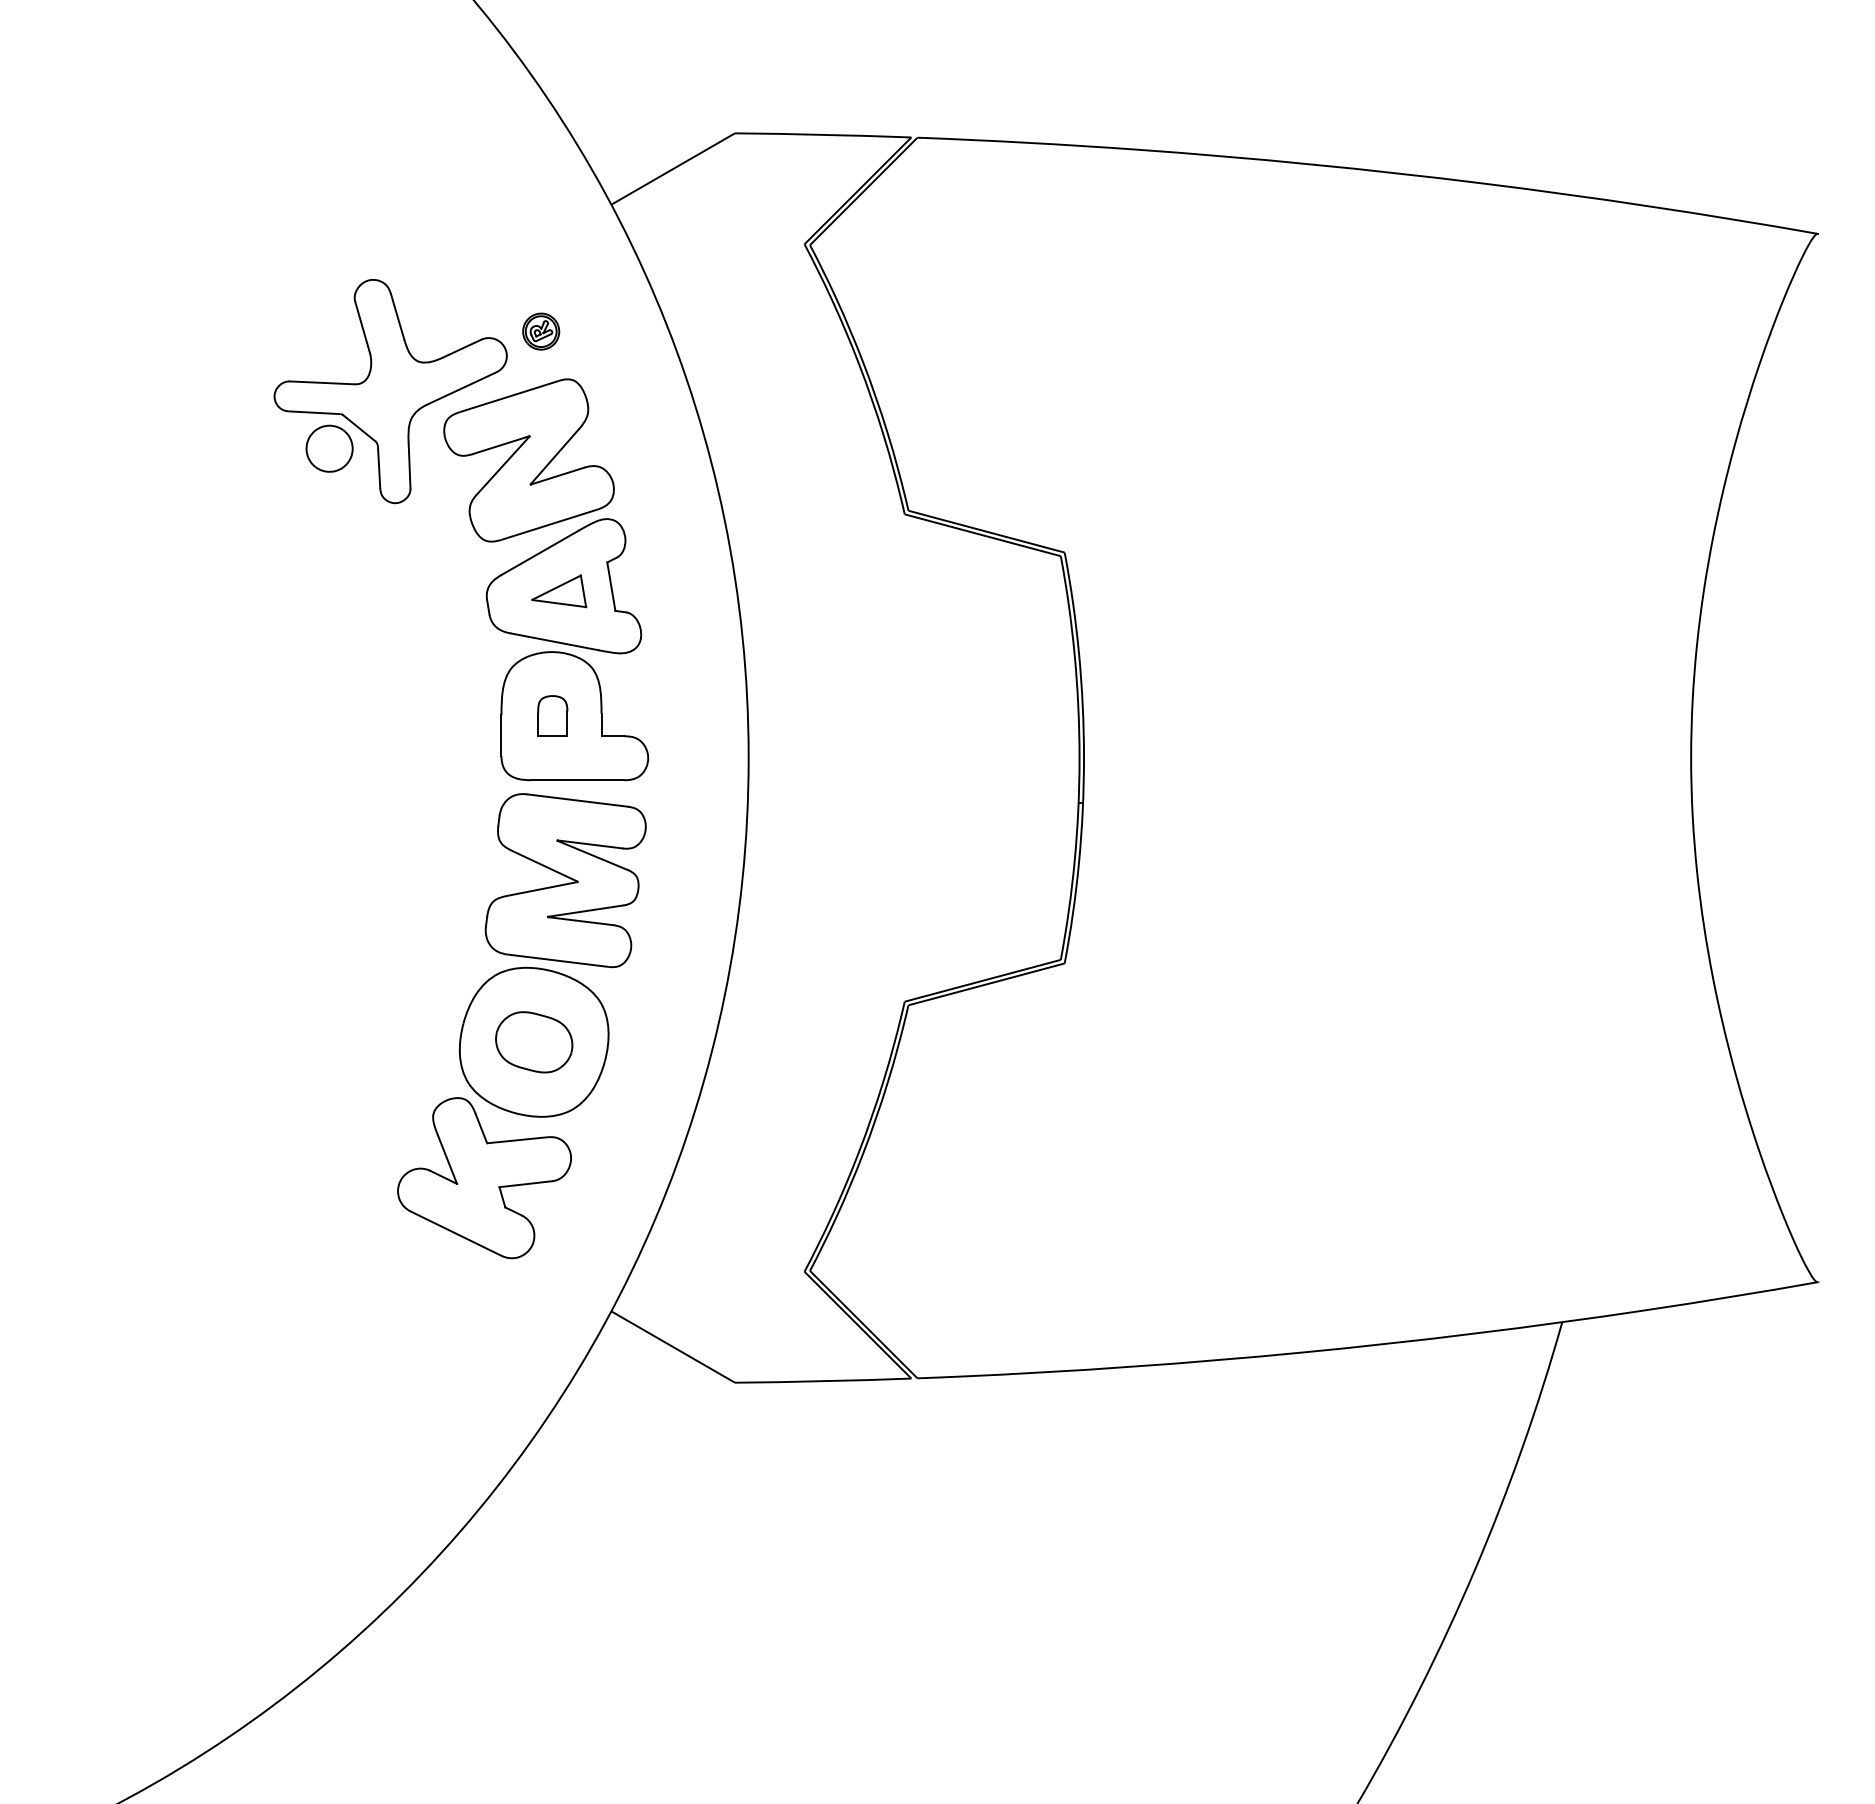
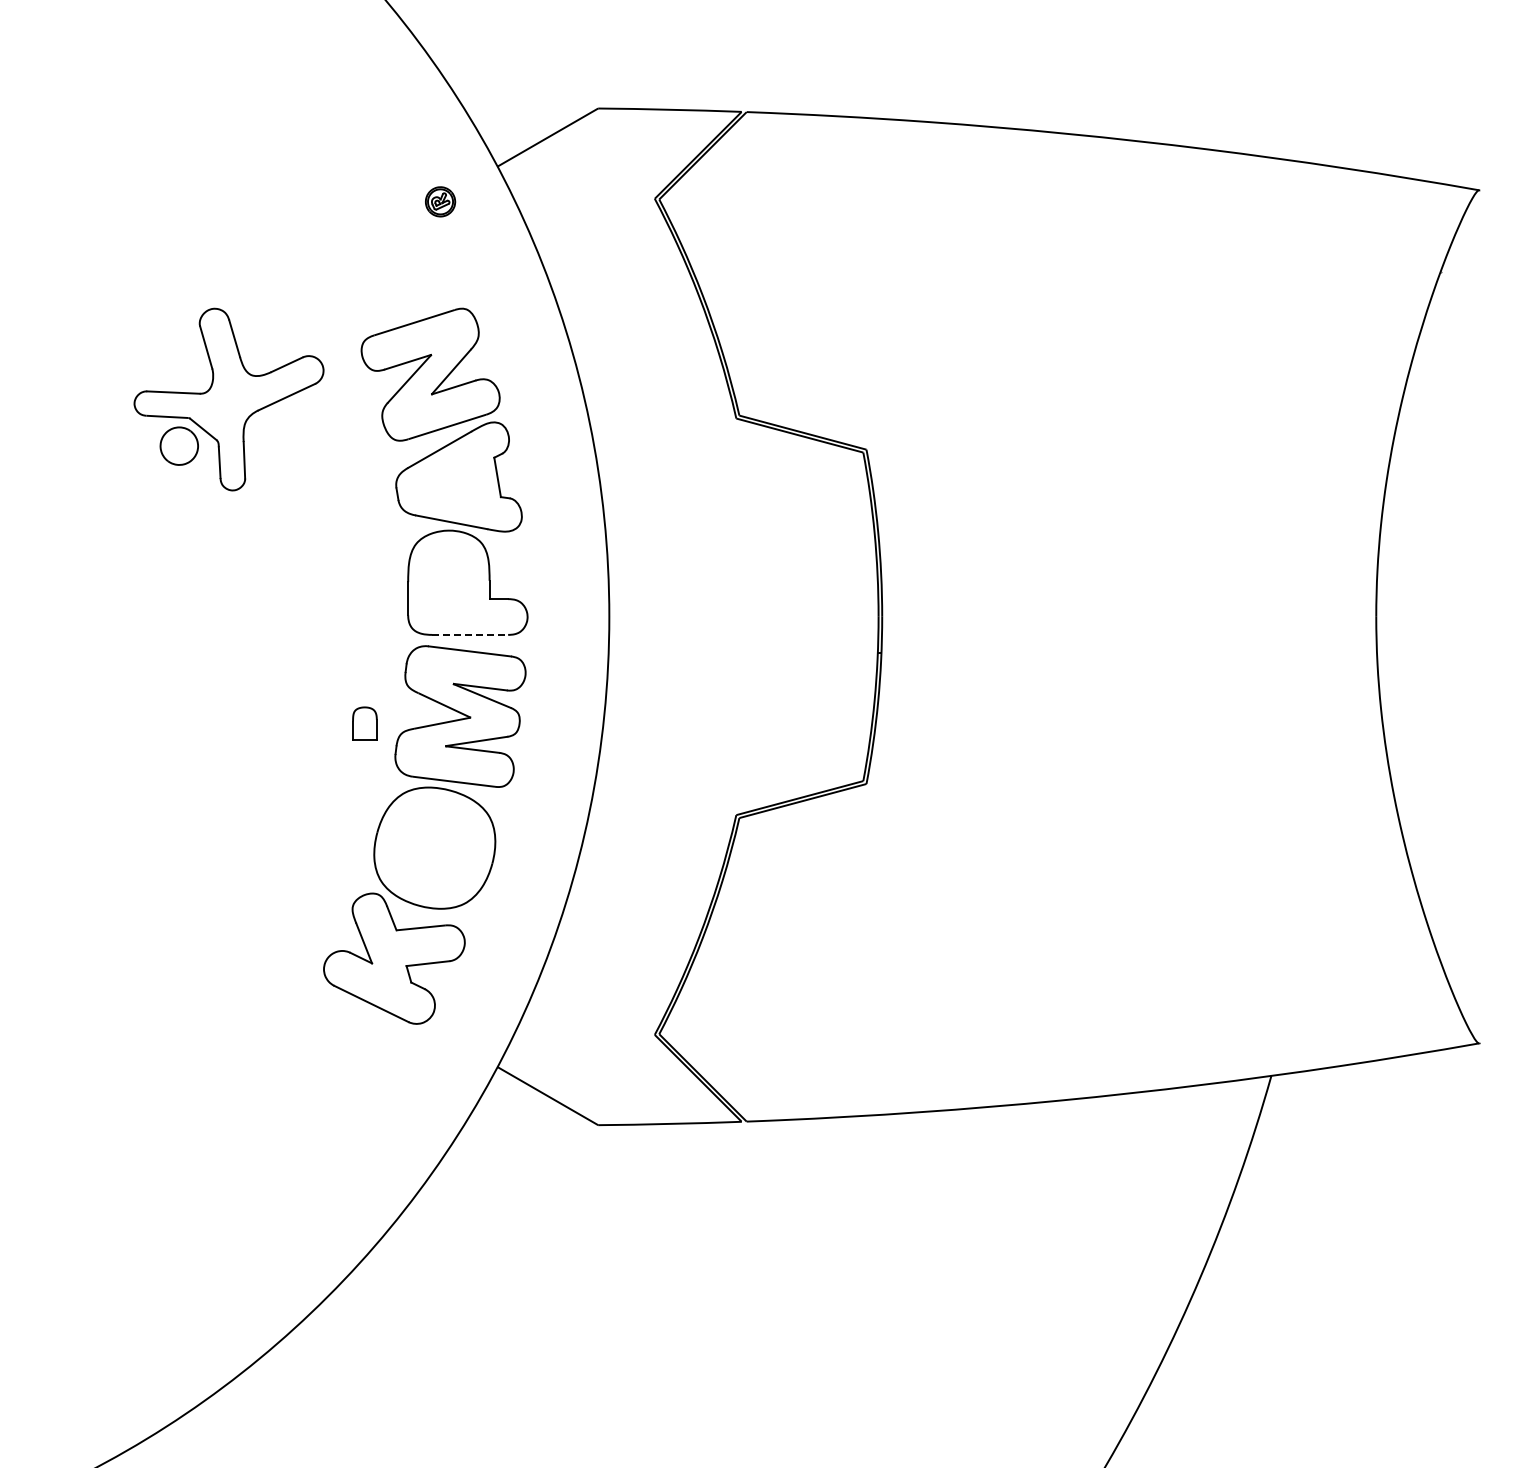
part: (541, 331) -> (440, 201), moved
part: (390, 391) -> (228, 399), moved
part: (559, 590) -> (455, 480), removed
part: (552, 715) -> (364, 723), moved
line: (578, 779) -> (470, 634), solid -> dashed
part: (533, 1041) -> (434, 847), removed

